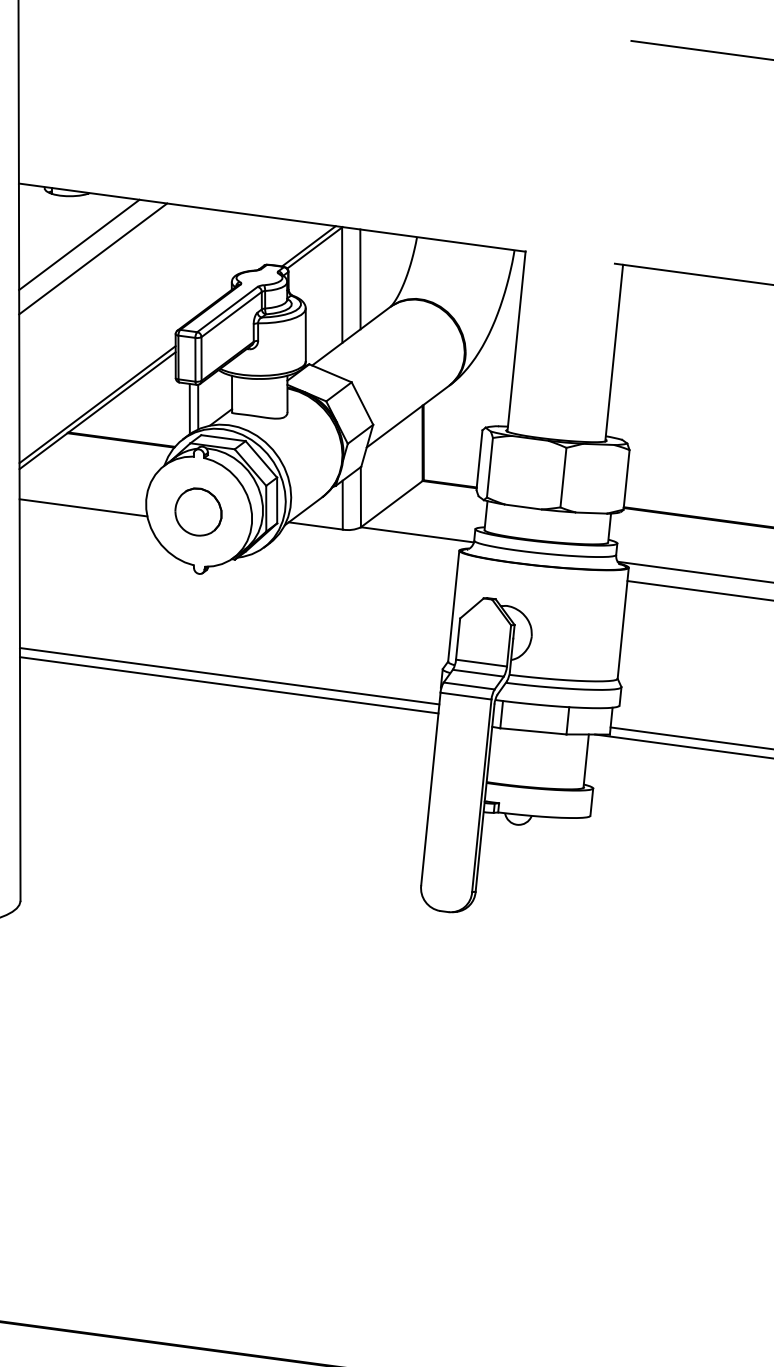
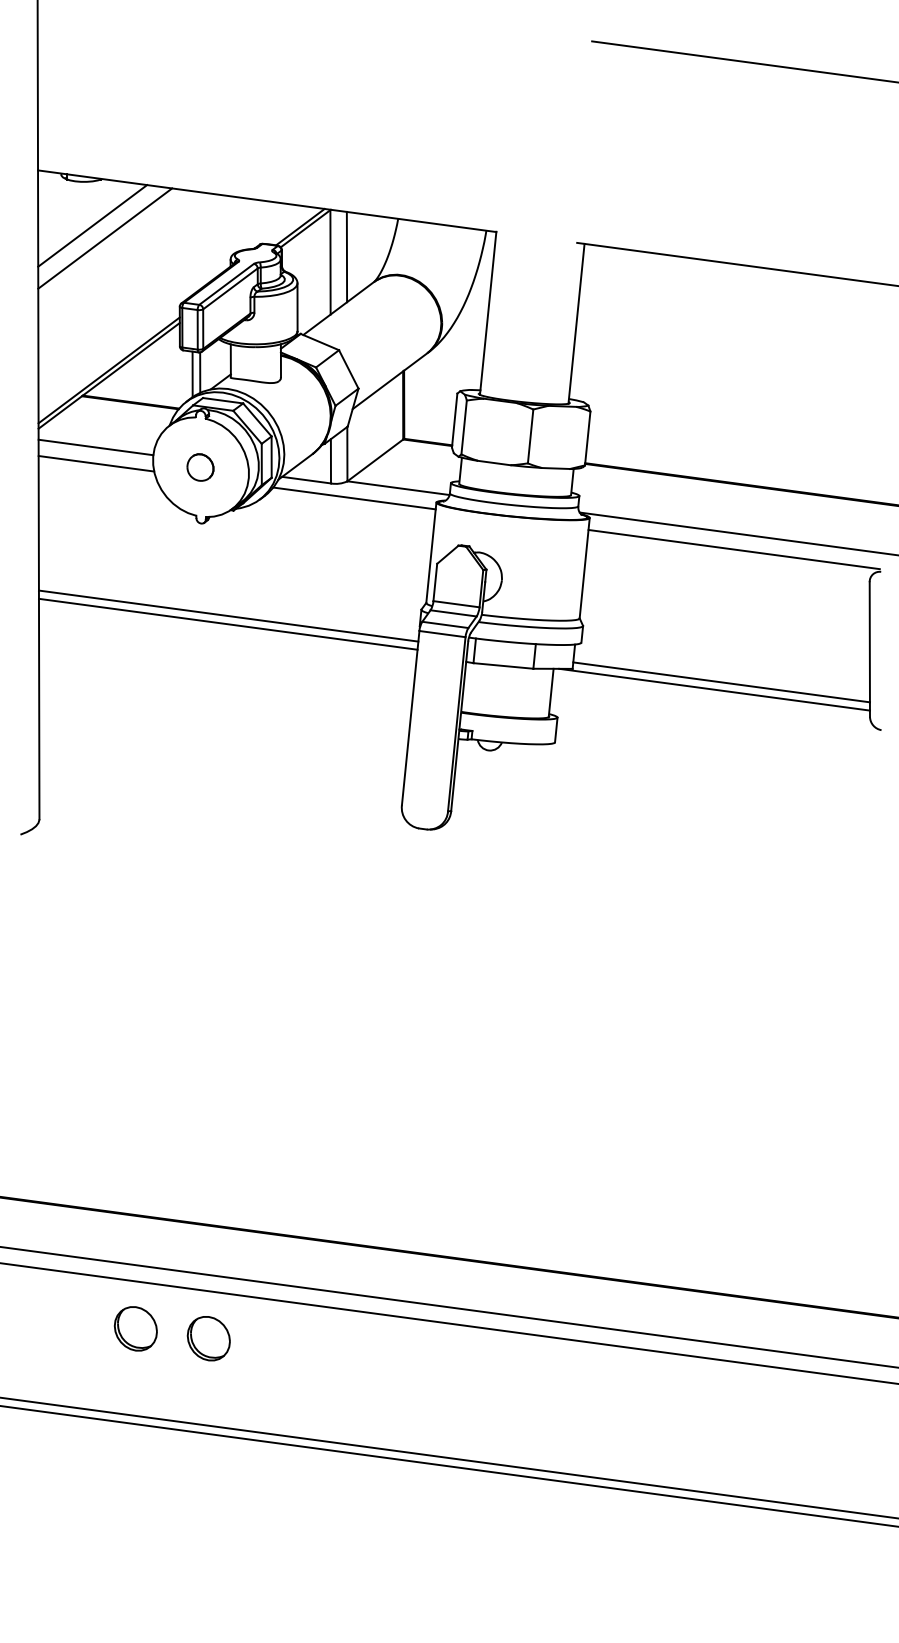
line: (82, 489) -> (95, 447), added
part: (198, 511) -> (200, 467), size x0.62
line: (368, 546) -> (354, 498), added

